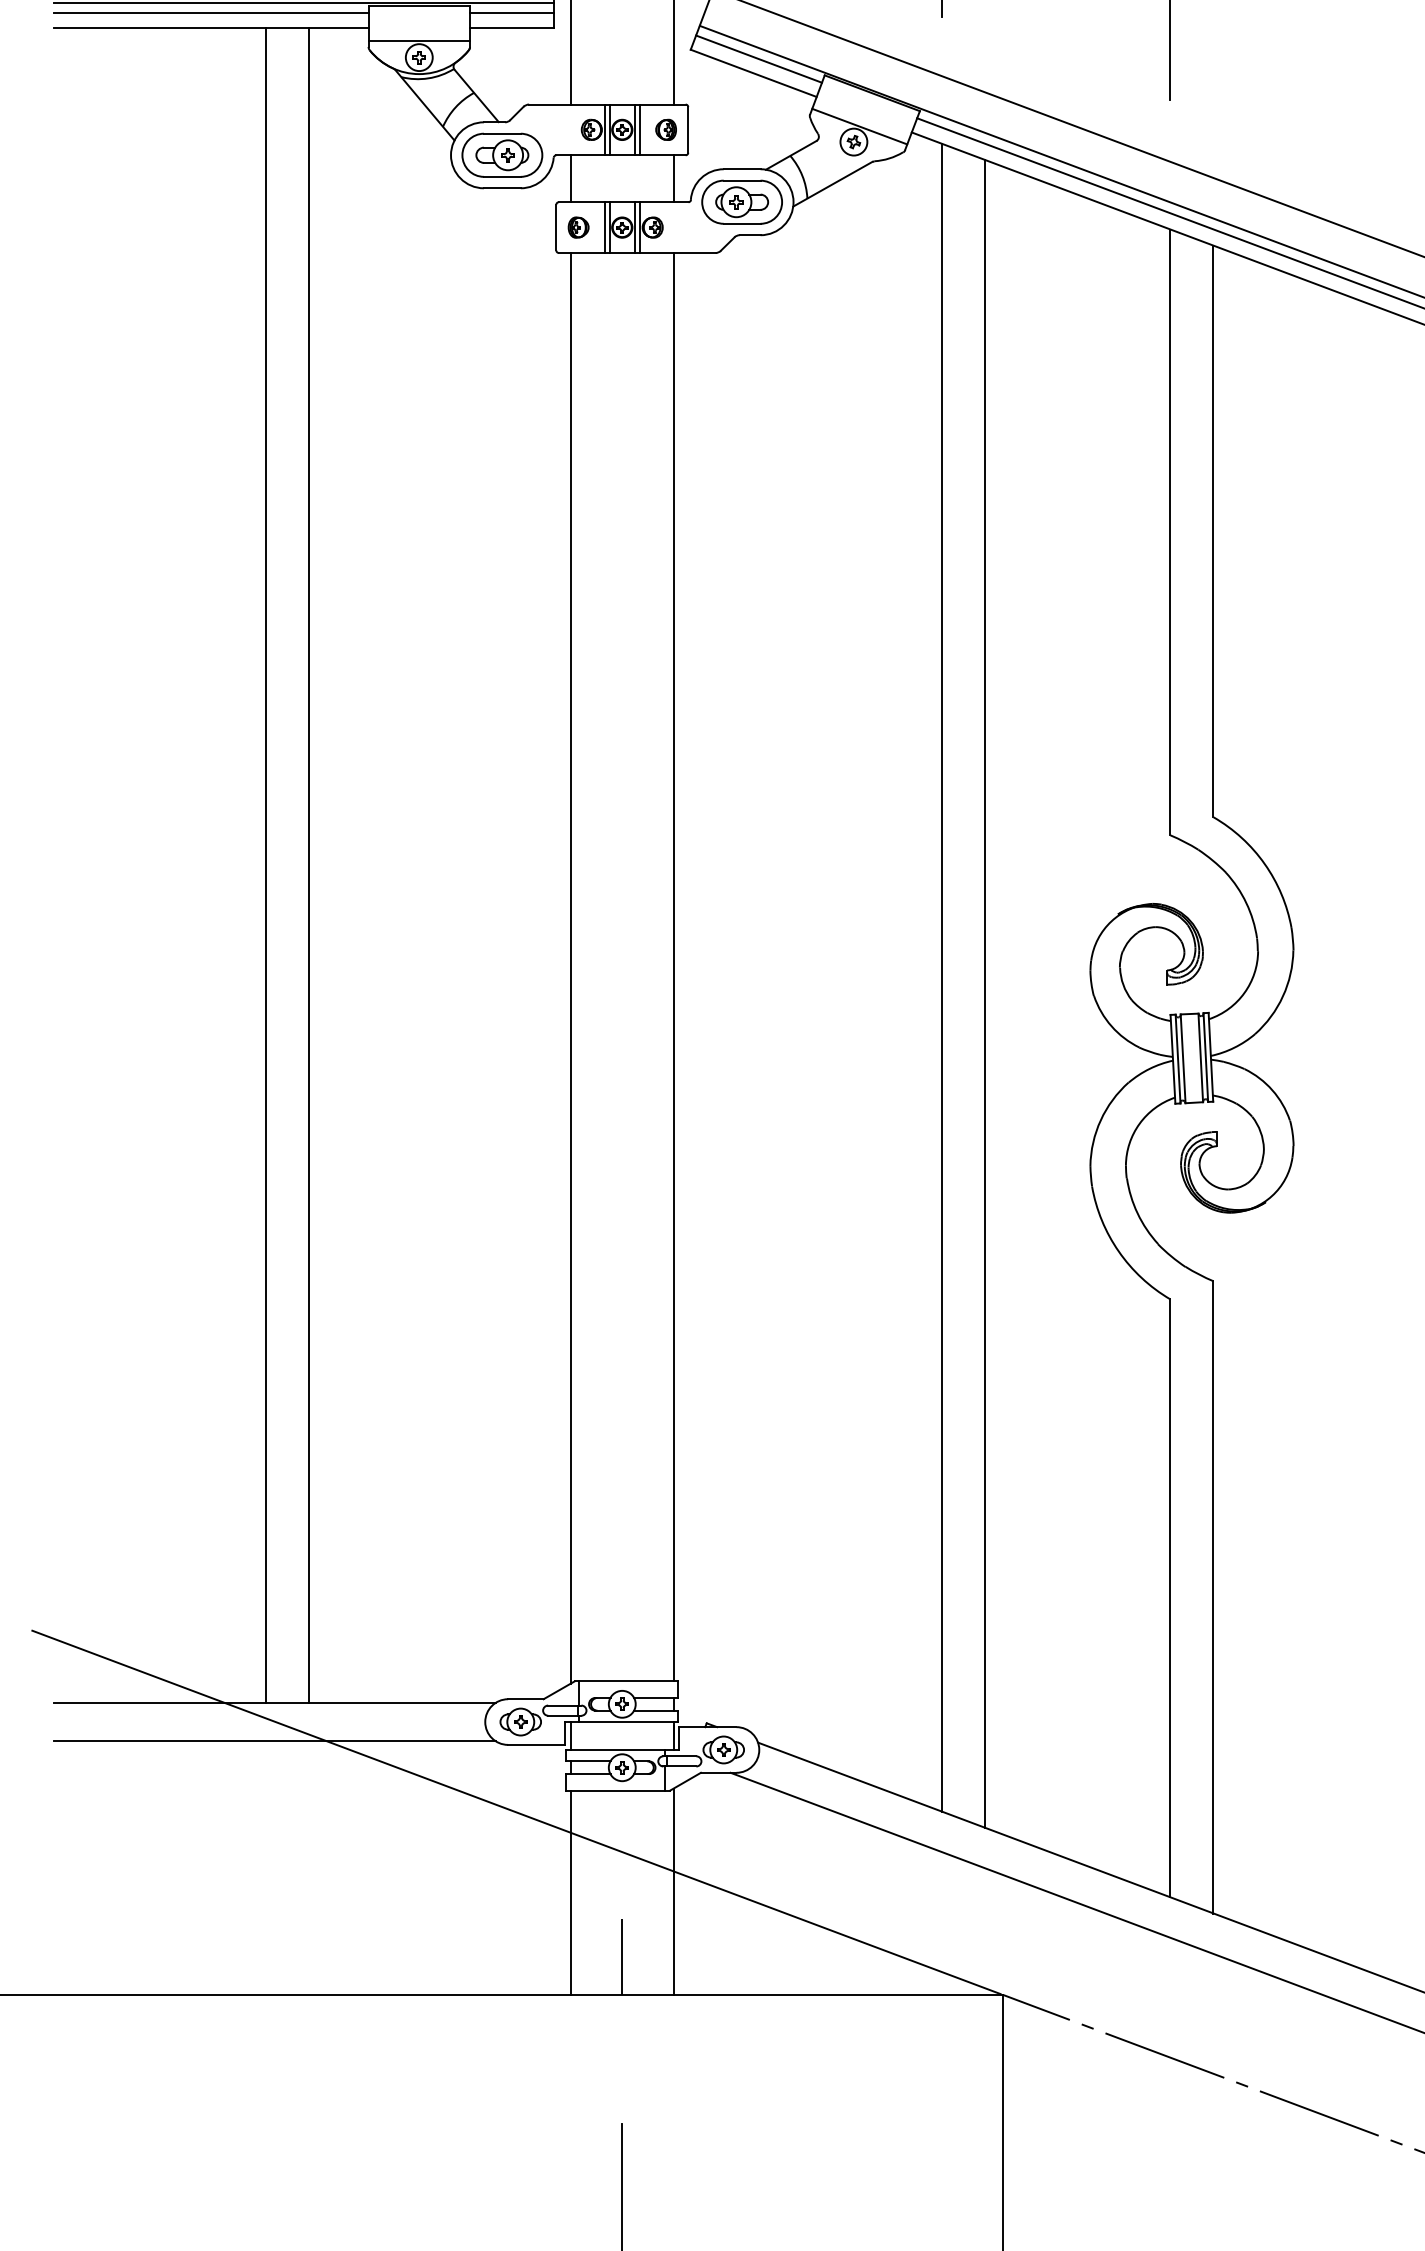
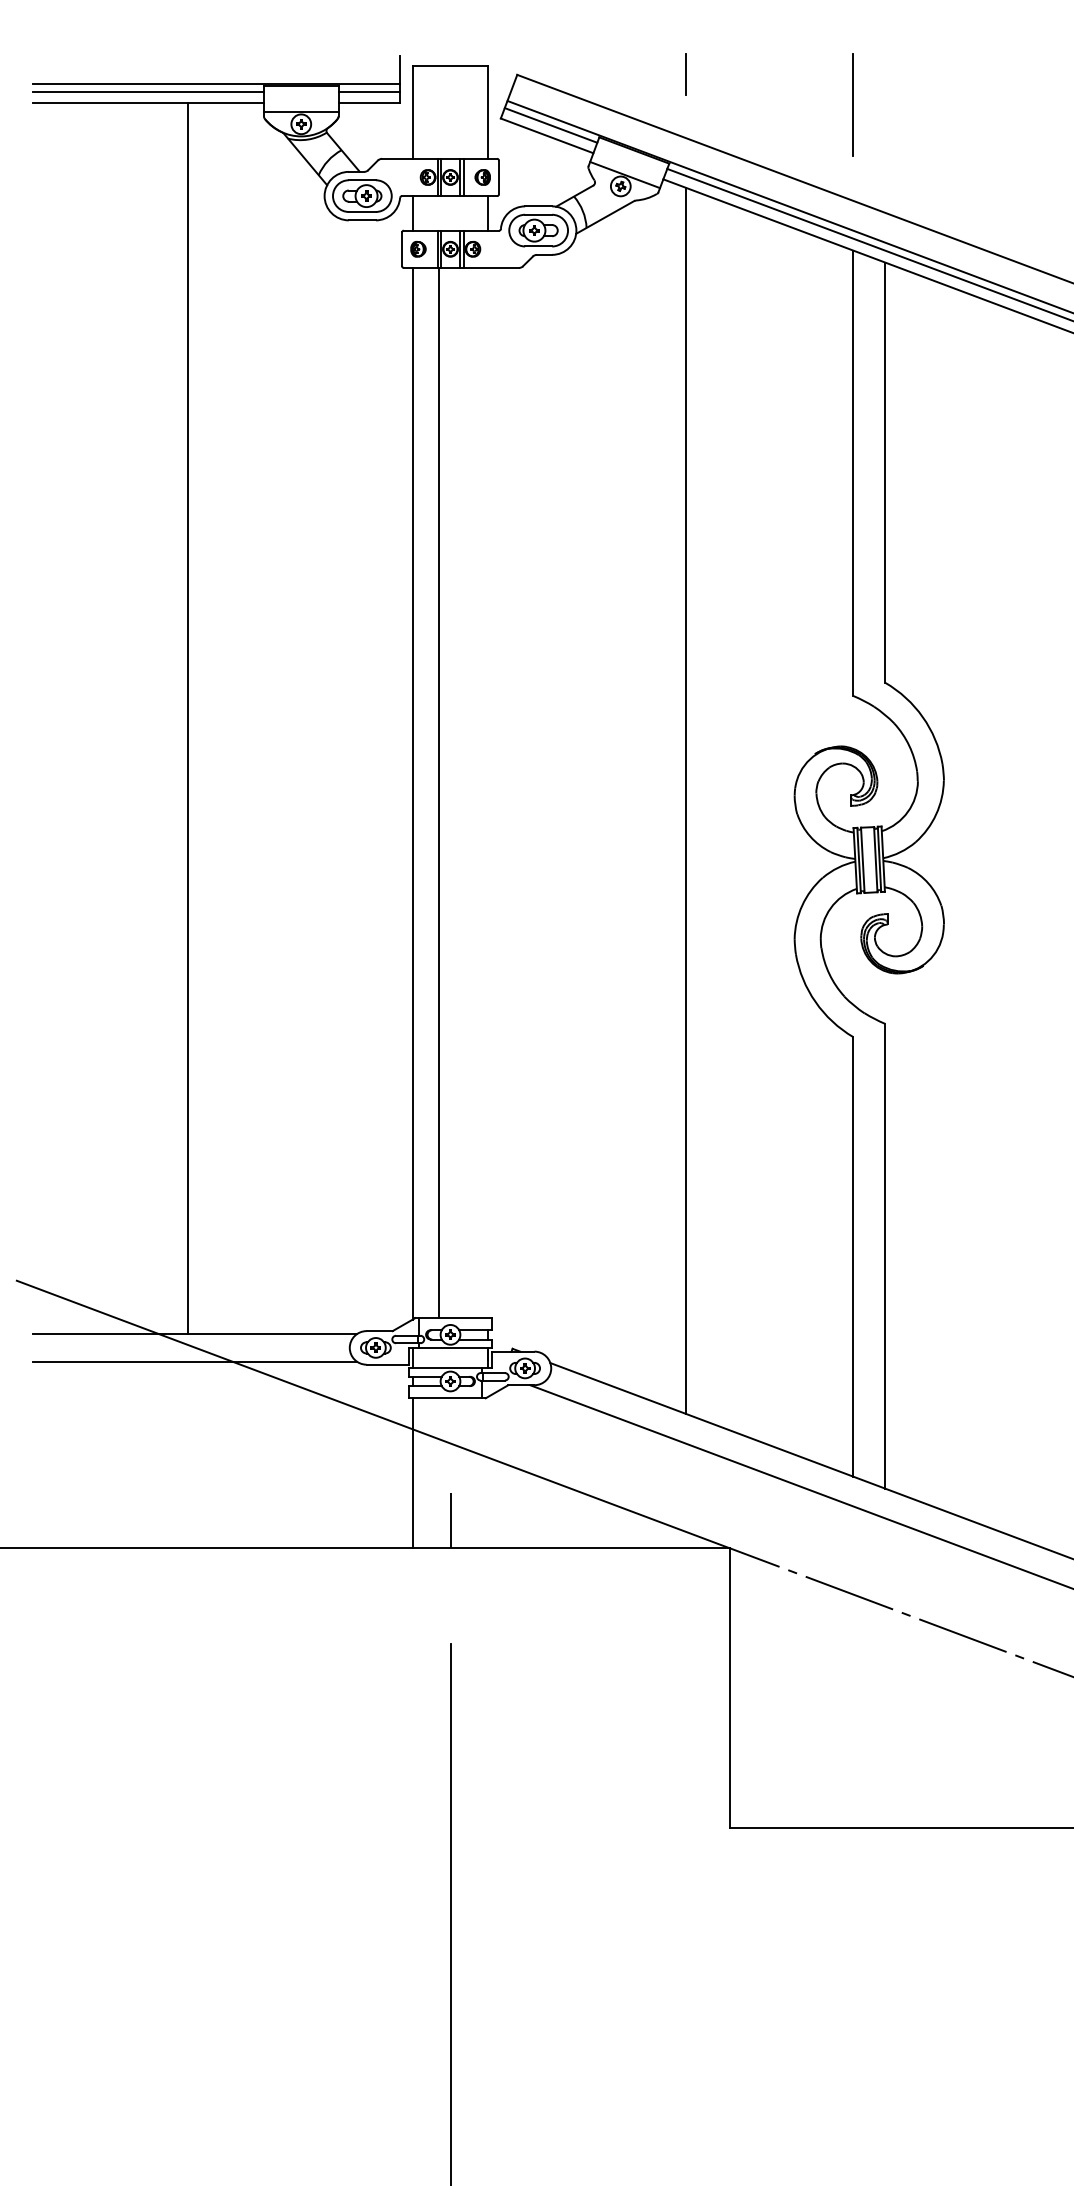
line: (309, 864) -> (220, 717), removed
line: (673, 966) -> (439, 792), moved
line: (985, 993) -> (717, 812), removed
line: (673, 1891) -> (488, 1472), removed

